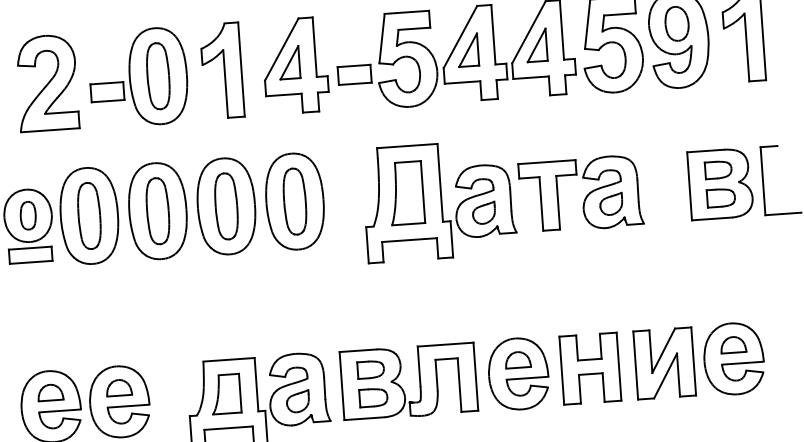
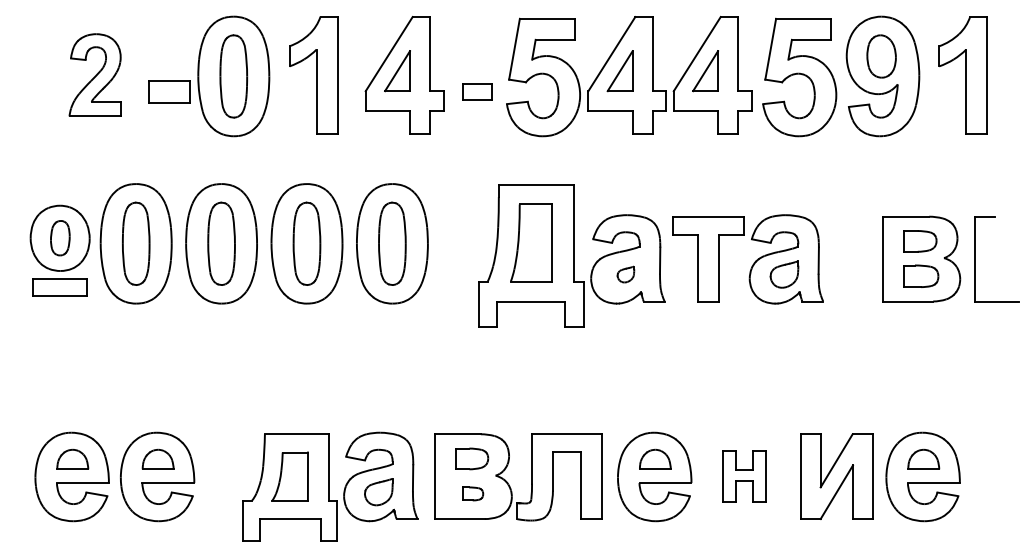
part: (354, 74) -> (477, 91), size x0.7
part: (46, 82) -> (94, 74), size x0.7
part: (483, 213) -> (625, 274), size x0.6
part: (590, 368) -> (744, 476), size x0.6
part: (373, 397) -> (472, 493), size x0.6

